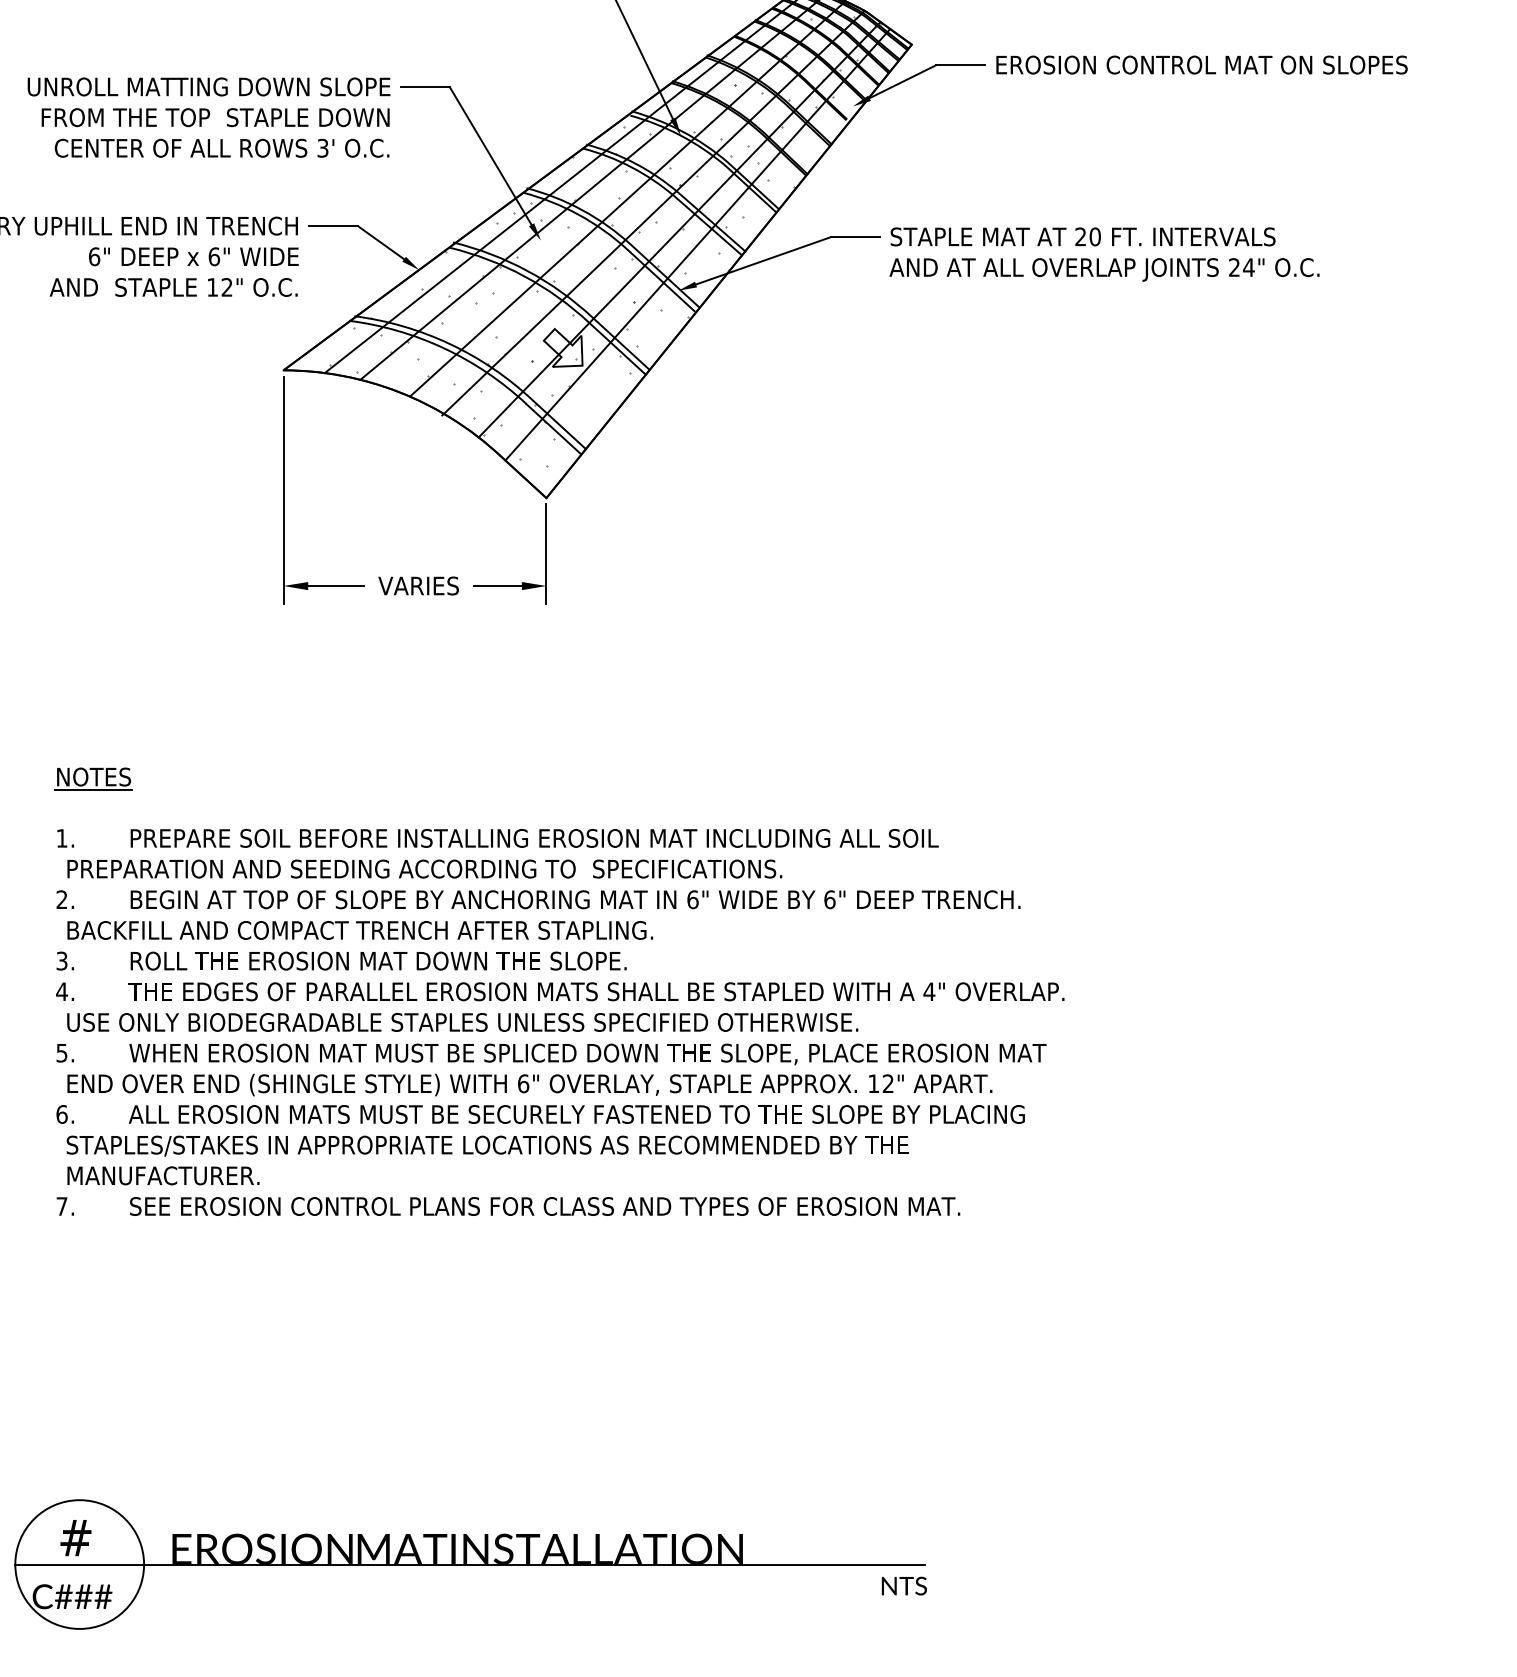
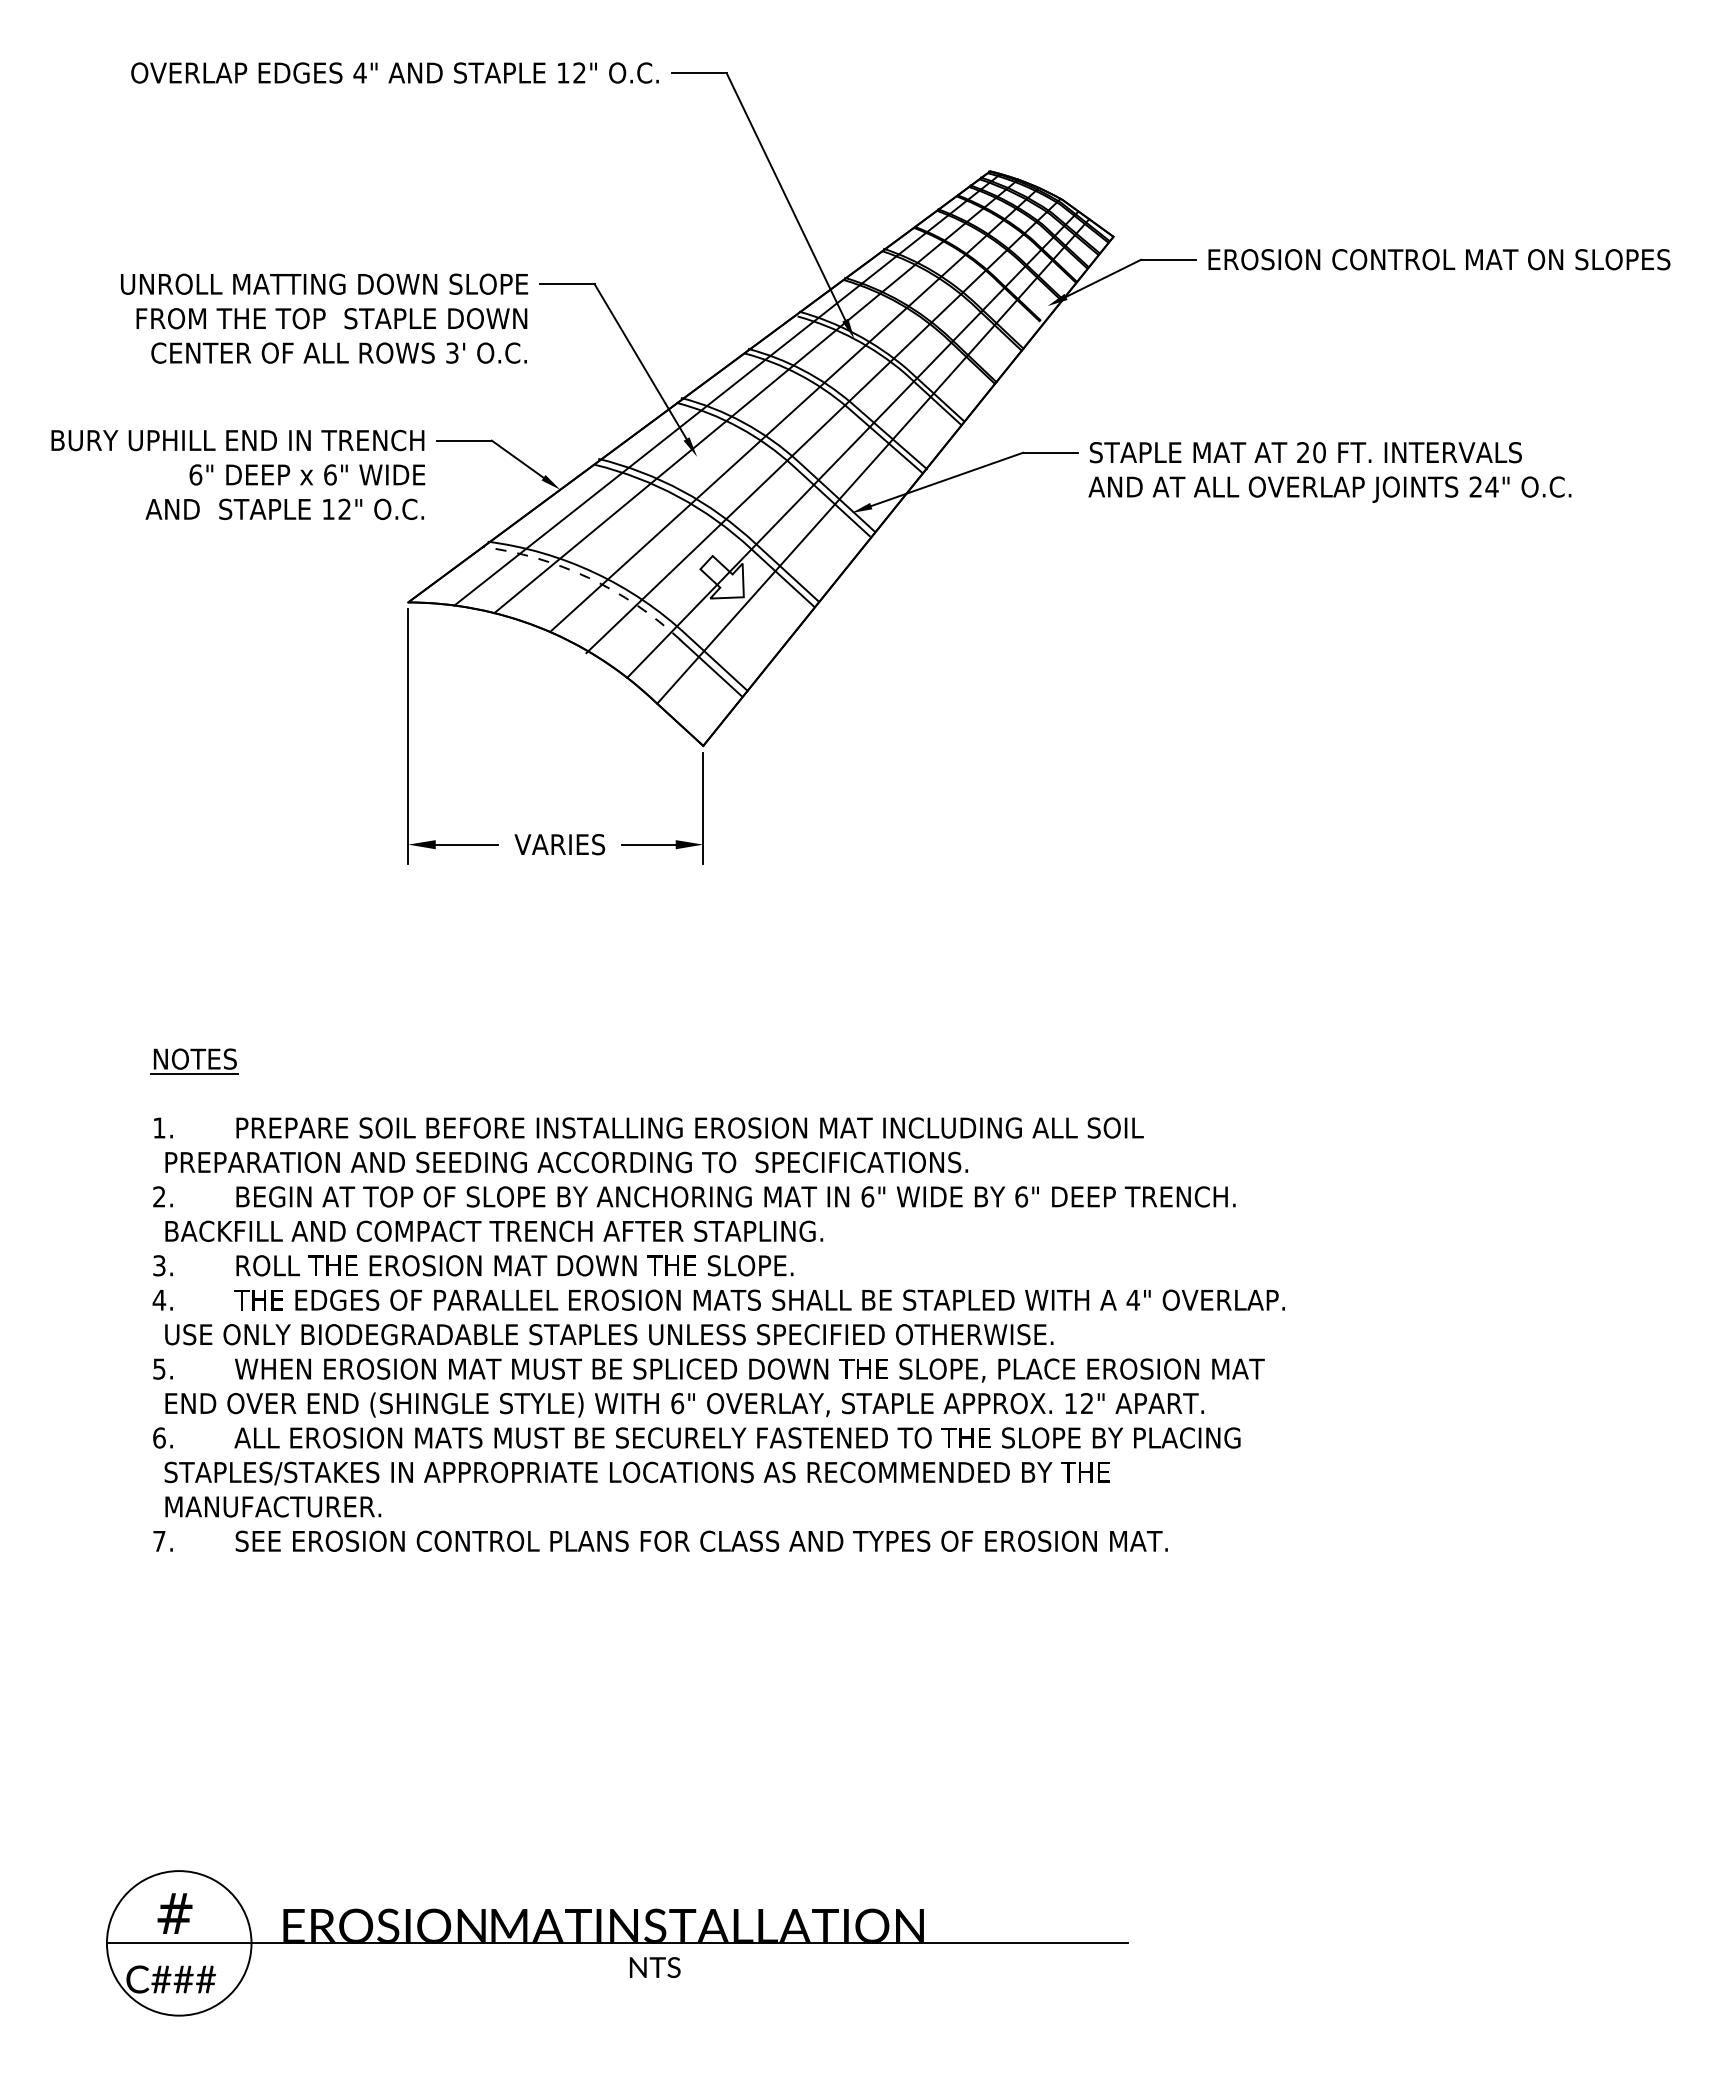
hatch: (605, 238) -> (769, 454), removed
arc: (444, 348) -> (588, 577), solid -> dashed
text: (904, 1586) -> (655, 1967), moved

